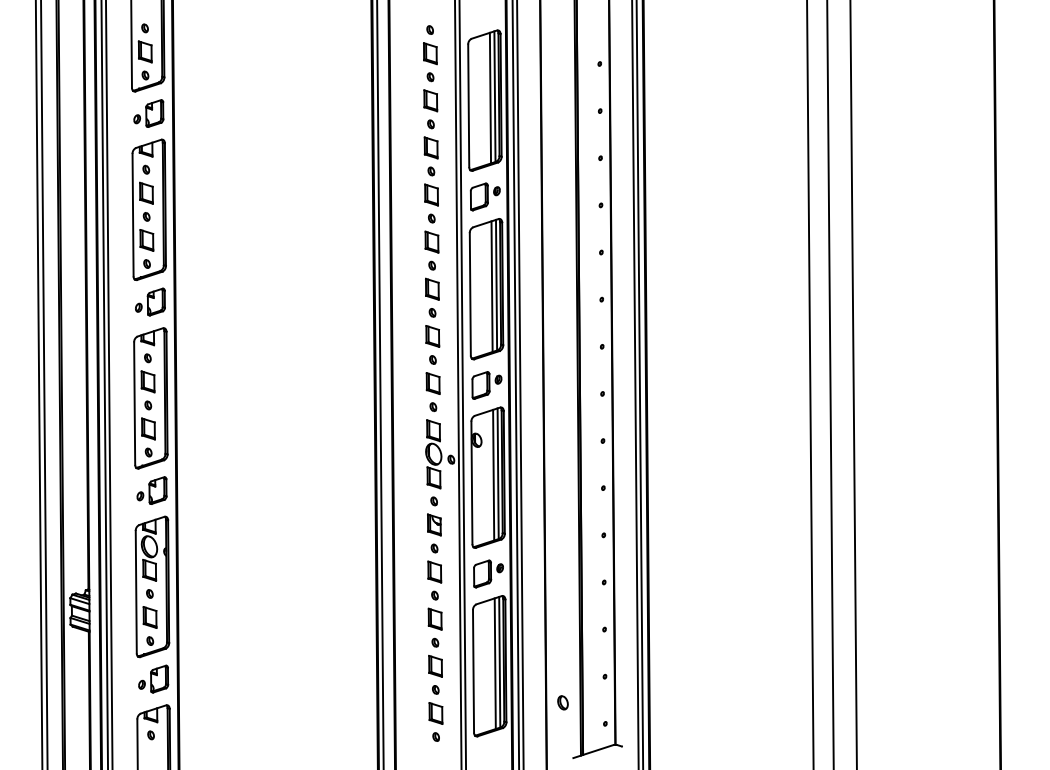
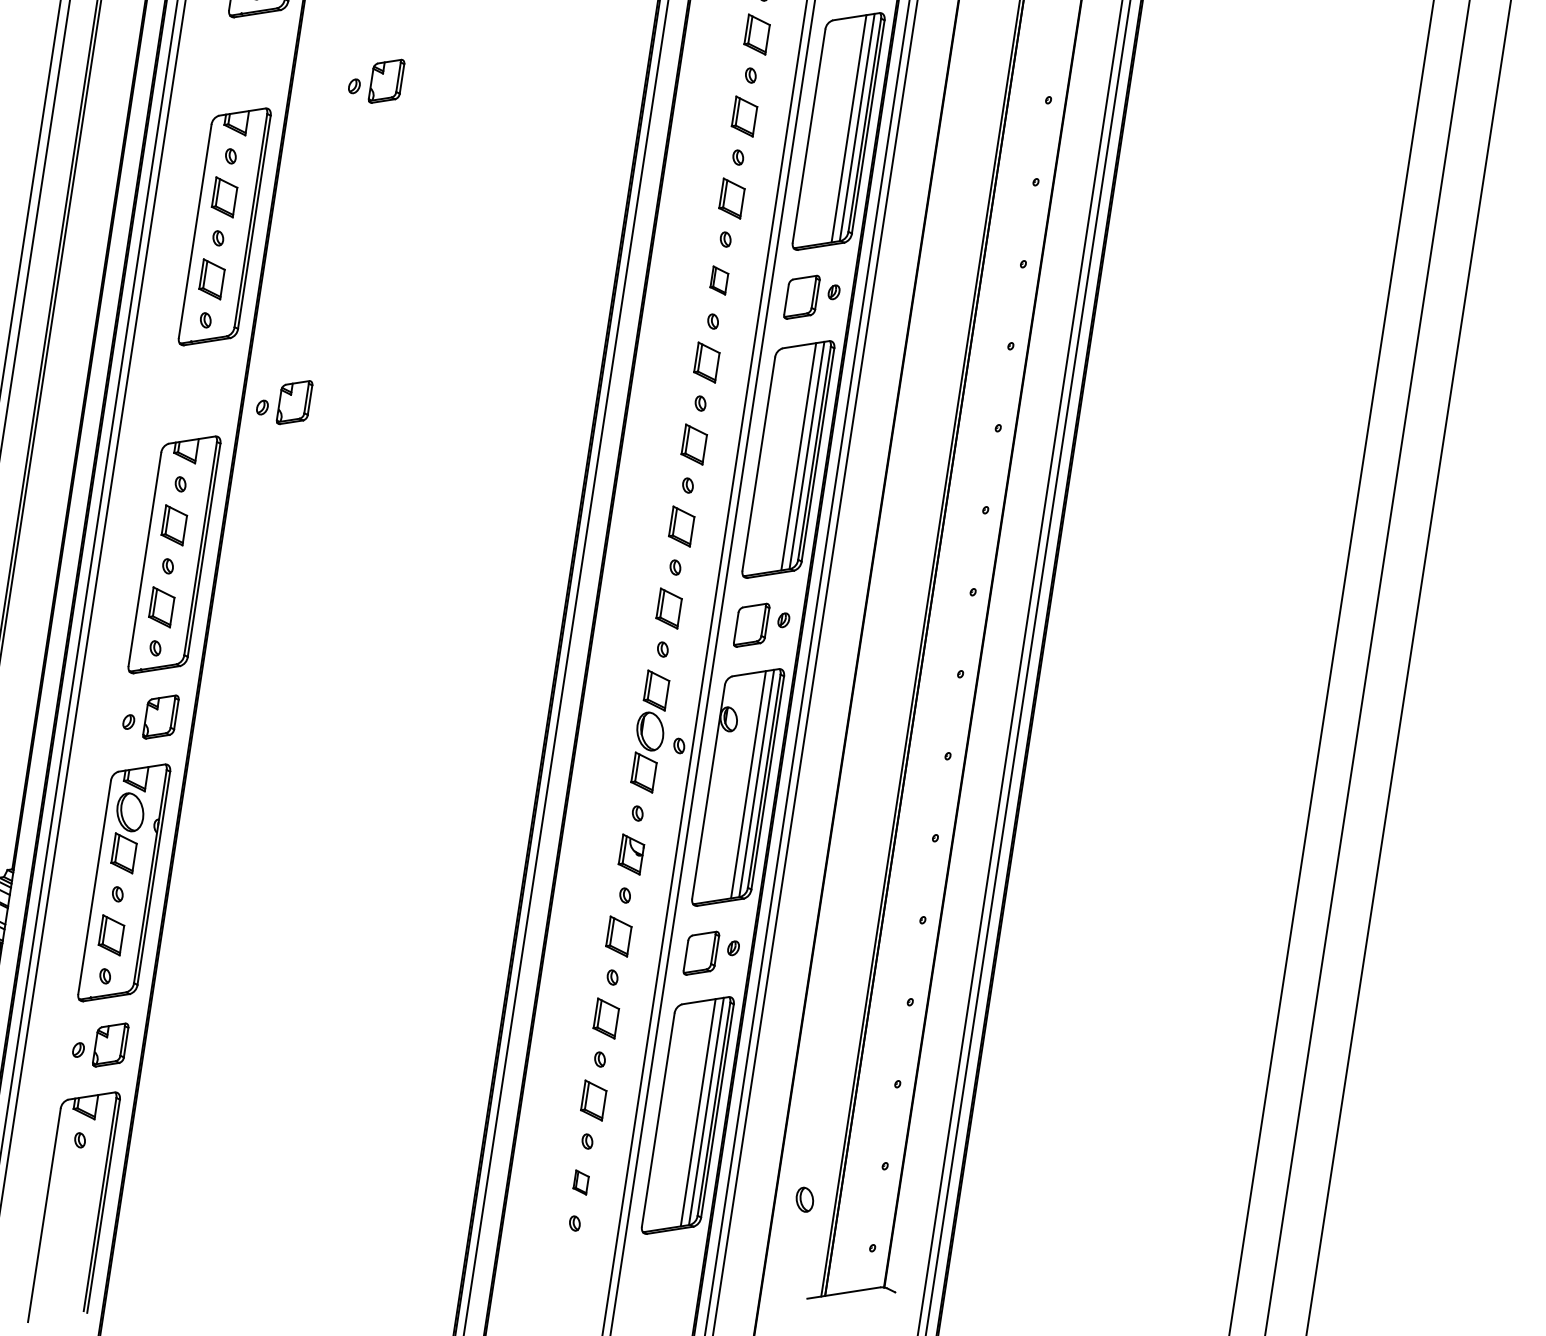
part: (148, 113) -> (375, 79), moved
part: (431, 194) -> (719, 279), size x0.7
part: (150, 301) -> (284, 399), moved
part: (435, 713) -> (580, 1182), size x0.6

